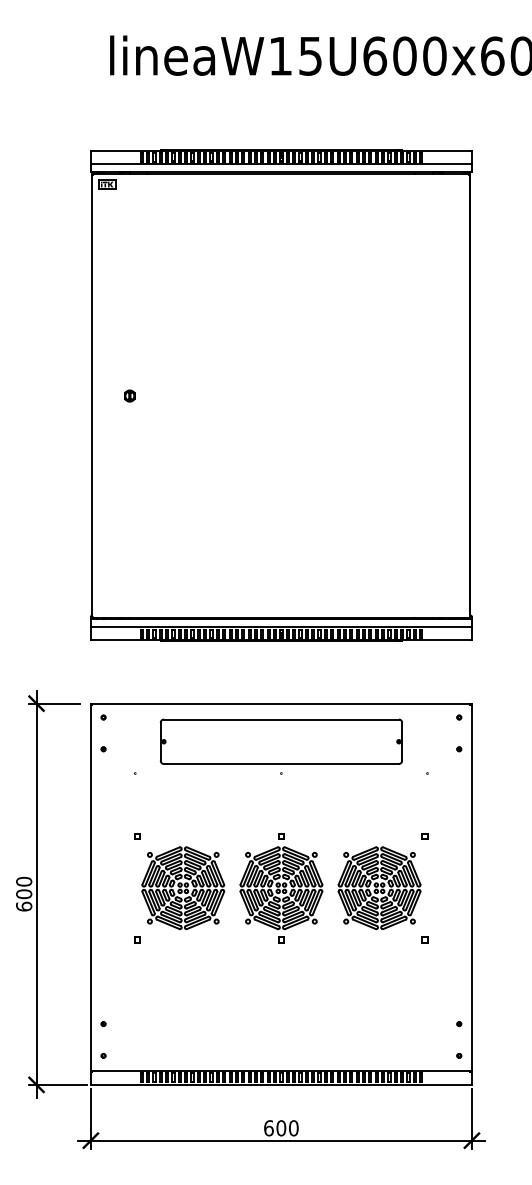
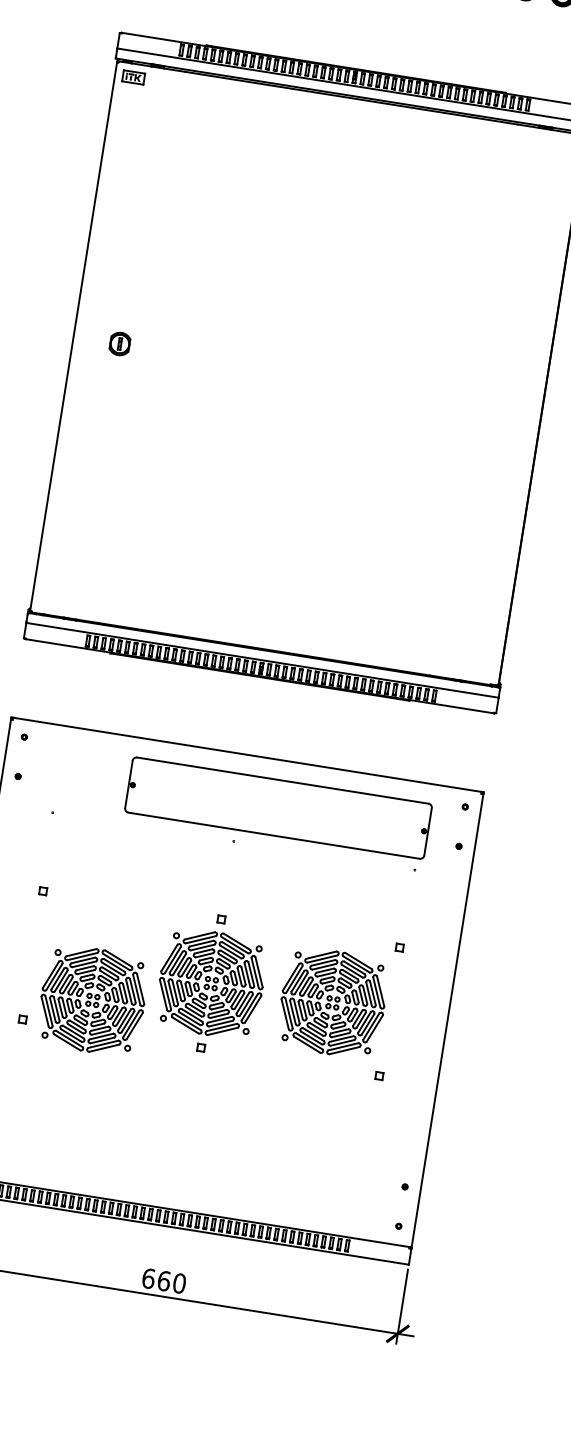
part: (129, 395) -> (119, 343), size x1.6
part: (280, 741) -> (277, 807), moved
part: (183, 888) -> (93, 1000), moved
text: (281, 1128) -> (164, 1281), 600 -> 660

